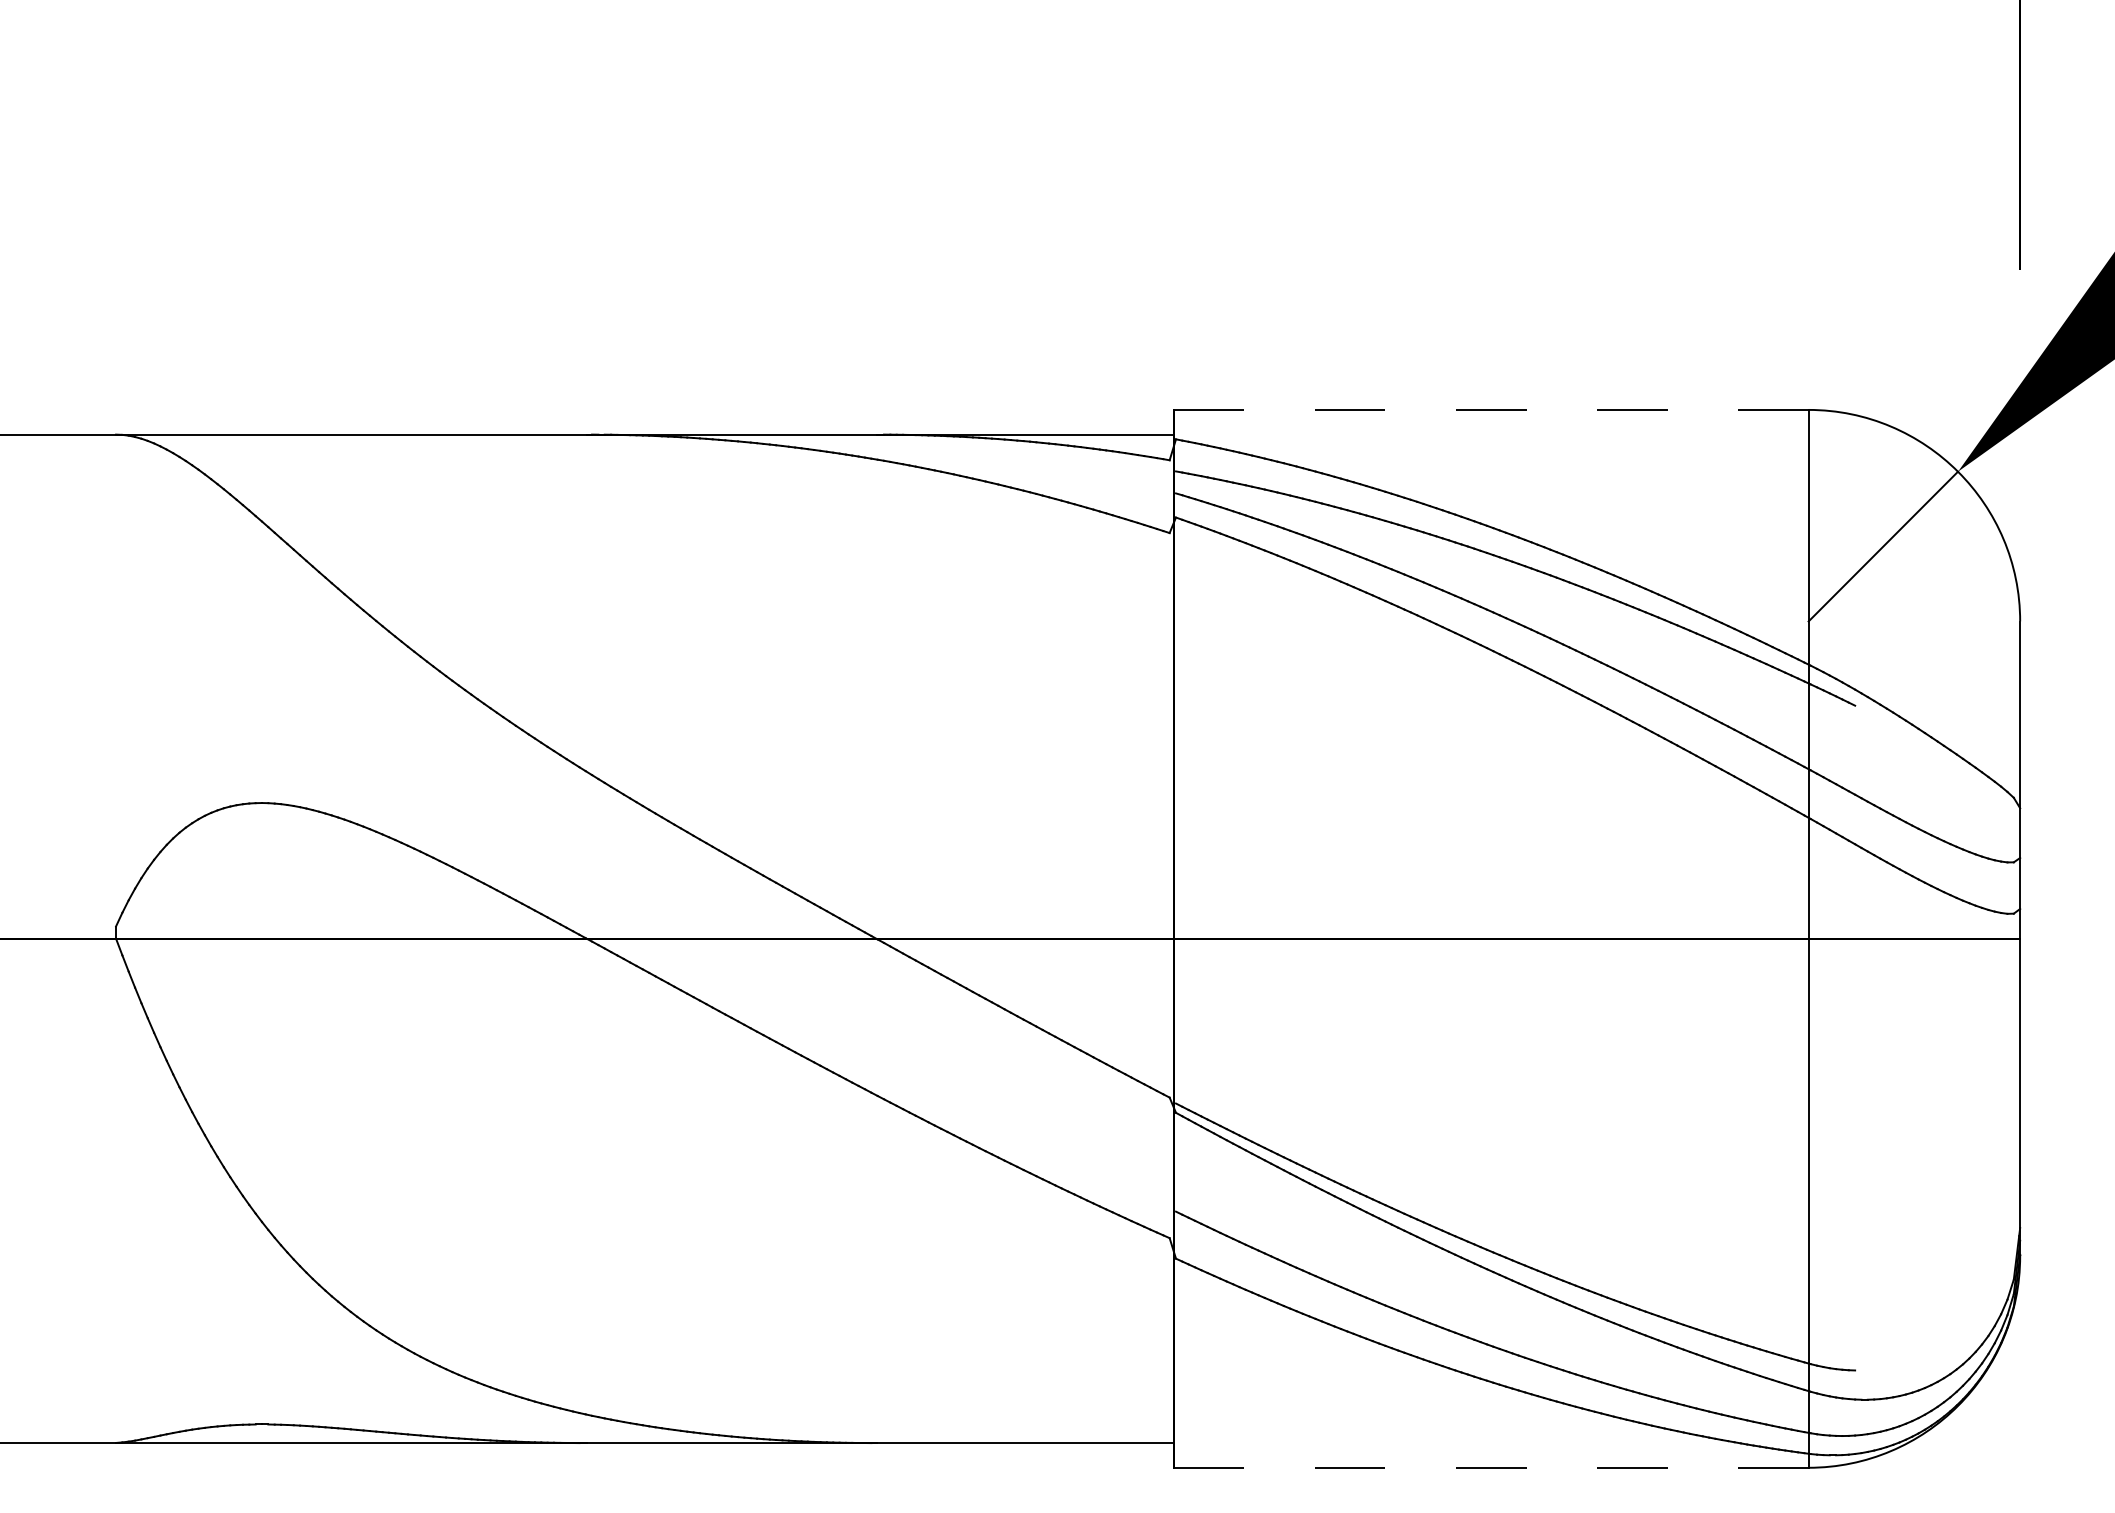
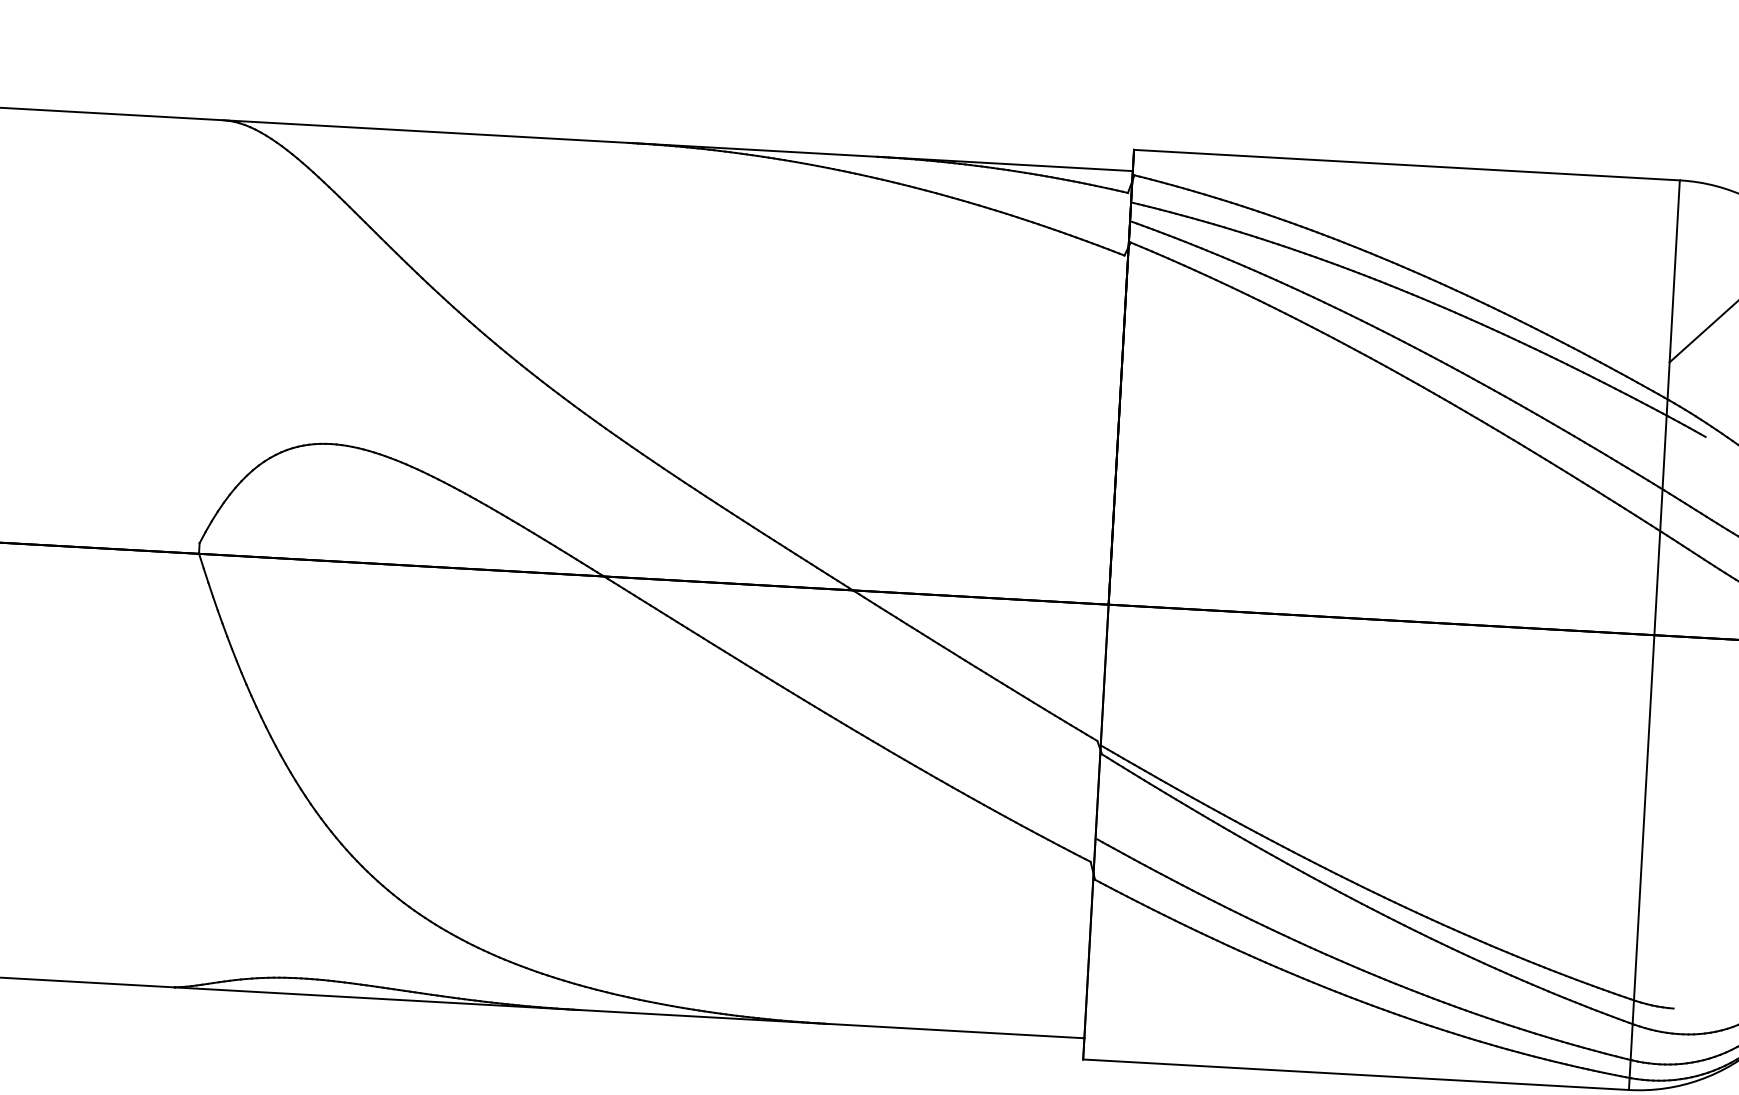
line: (1490, 409) -> (1406, 164), dashed -> solid
line: (1491, 1467) -> (1356, 1074), dashed -> solid

